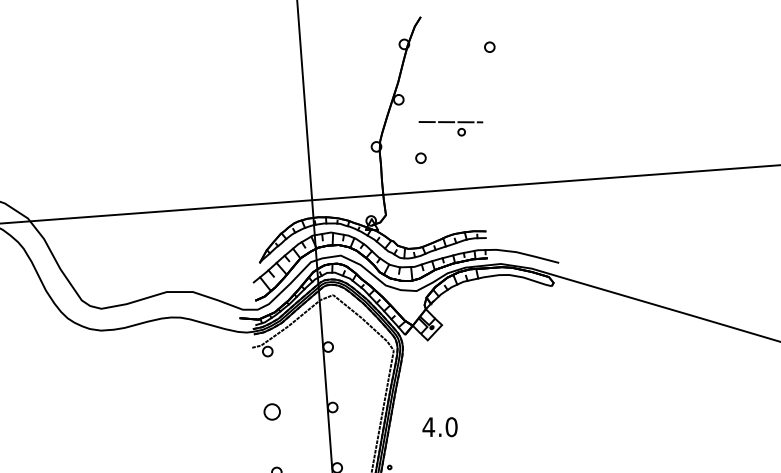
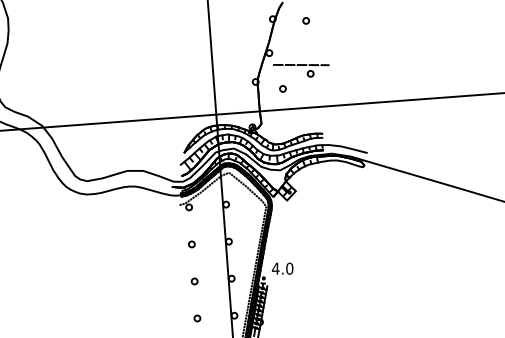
part: (488, 46) -> (305, 20), moved
part: (451, 128) -> (301, 70), size x1.43
part: (271, 412) -> (191, 244), size x0.62
text: (439, 426) -> (282, 268), moved

